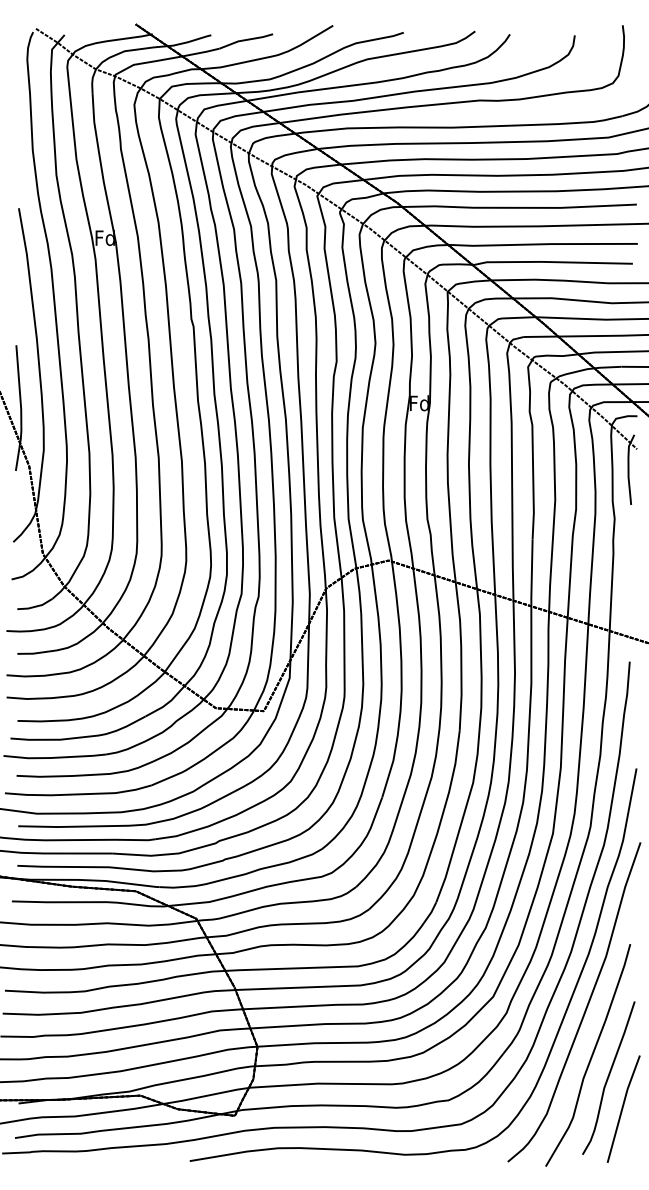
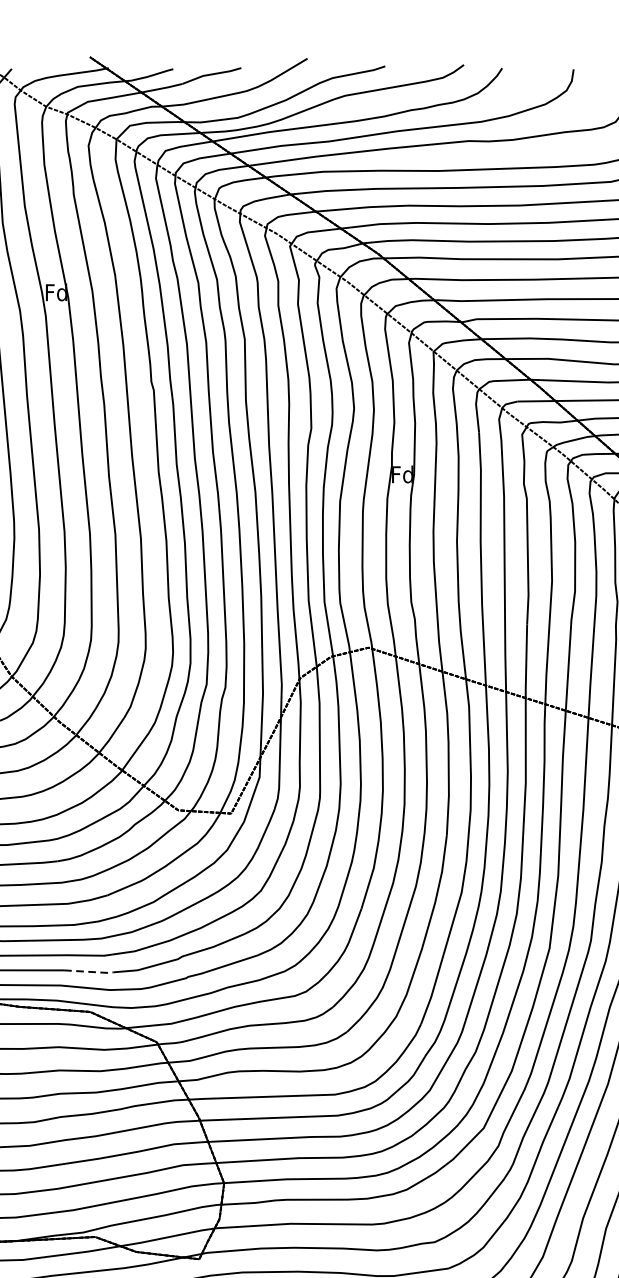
line: (135, 854) -> (89, 971), solid -> dashed

